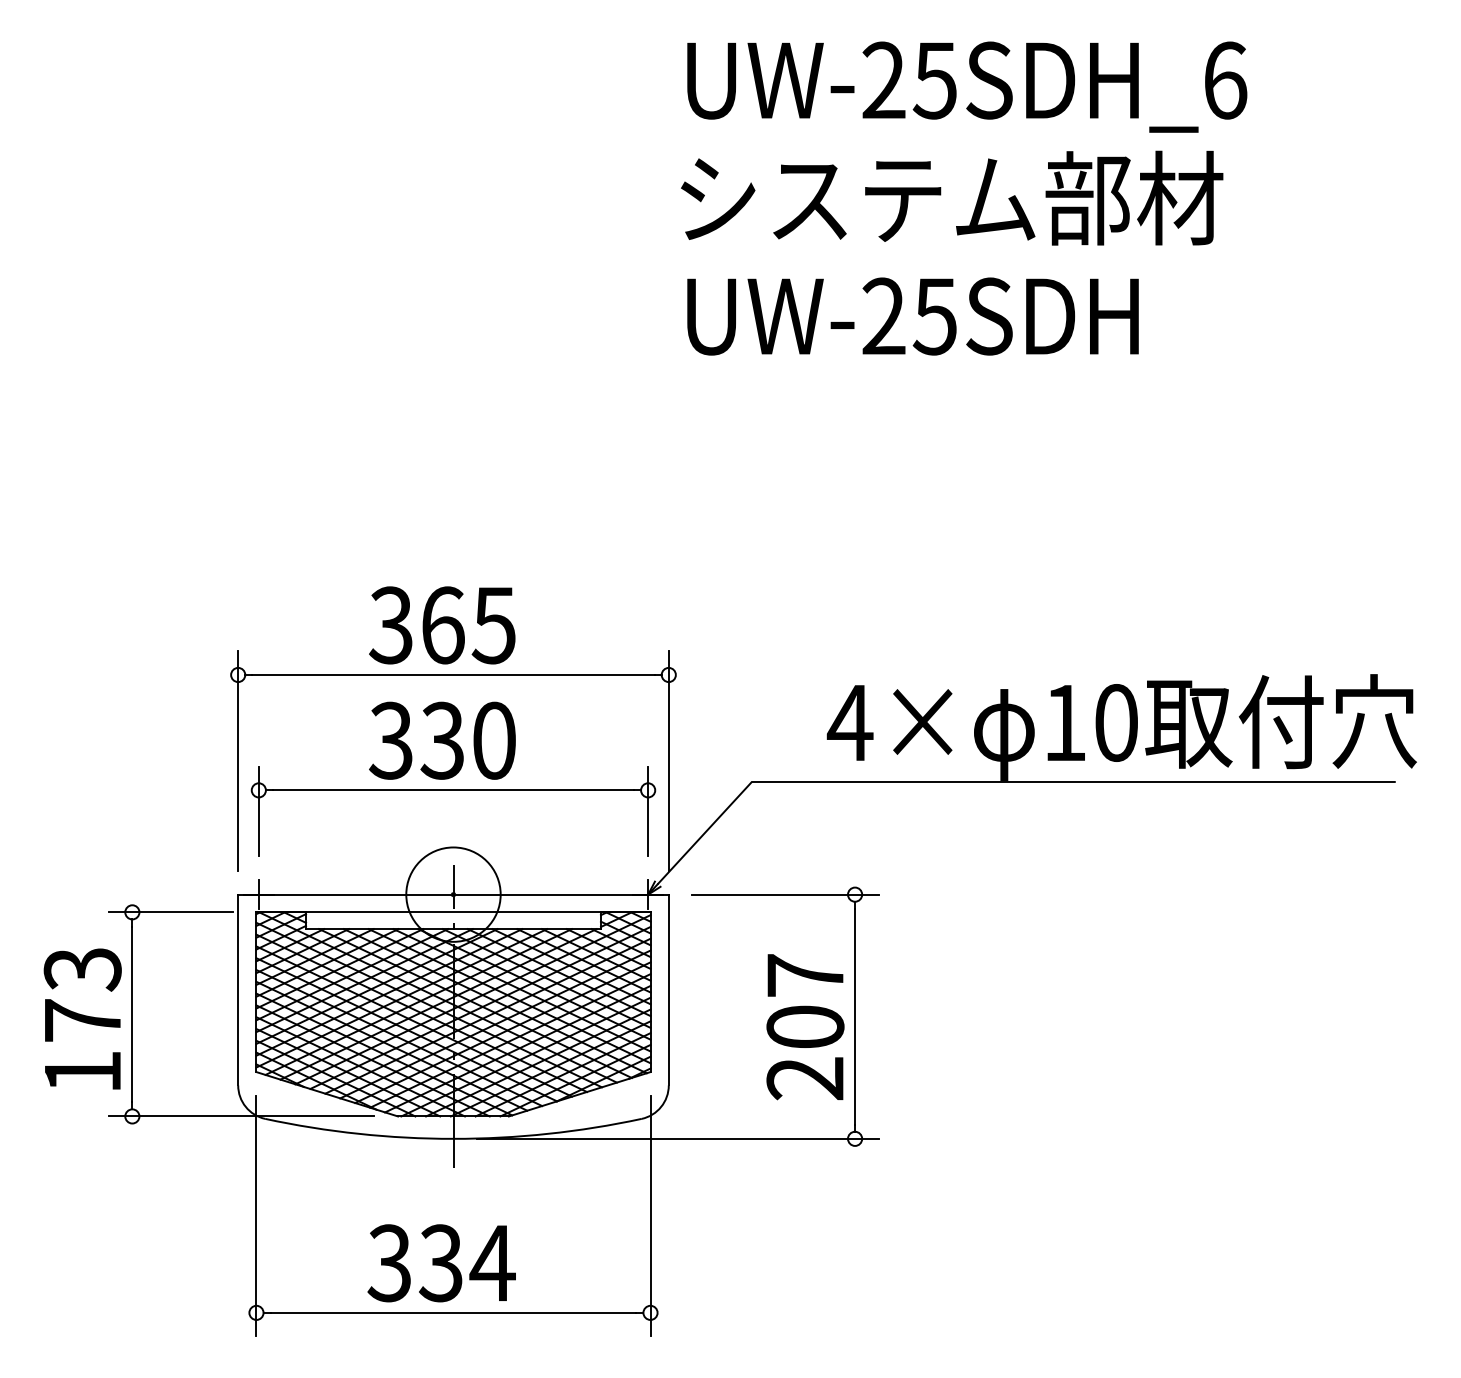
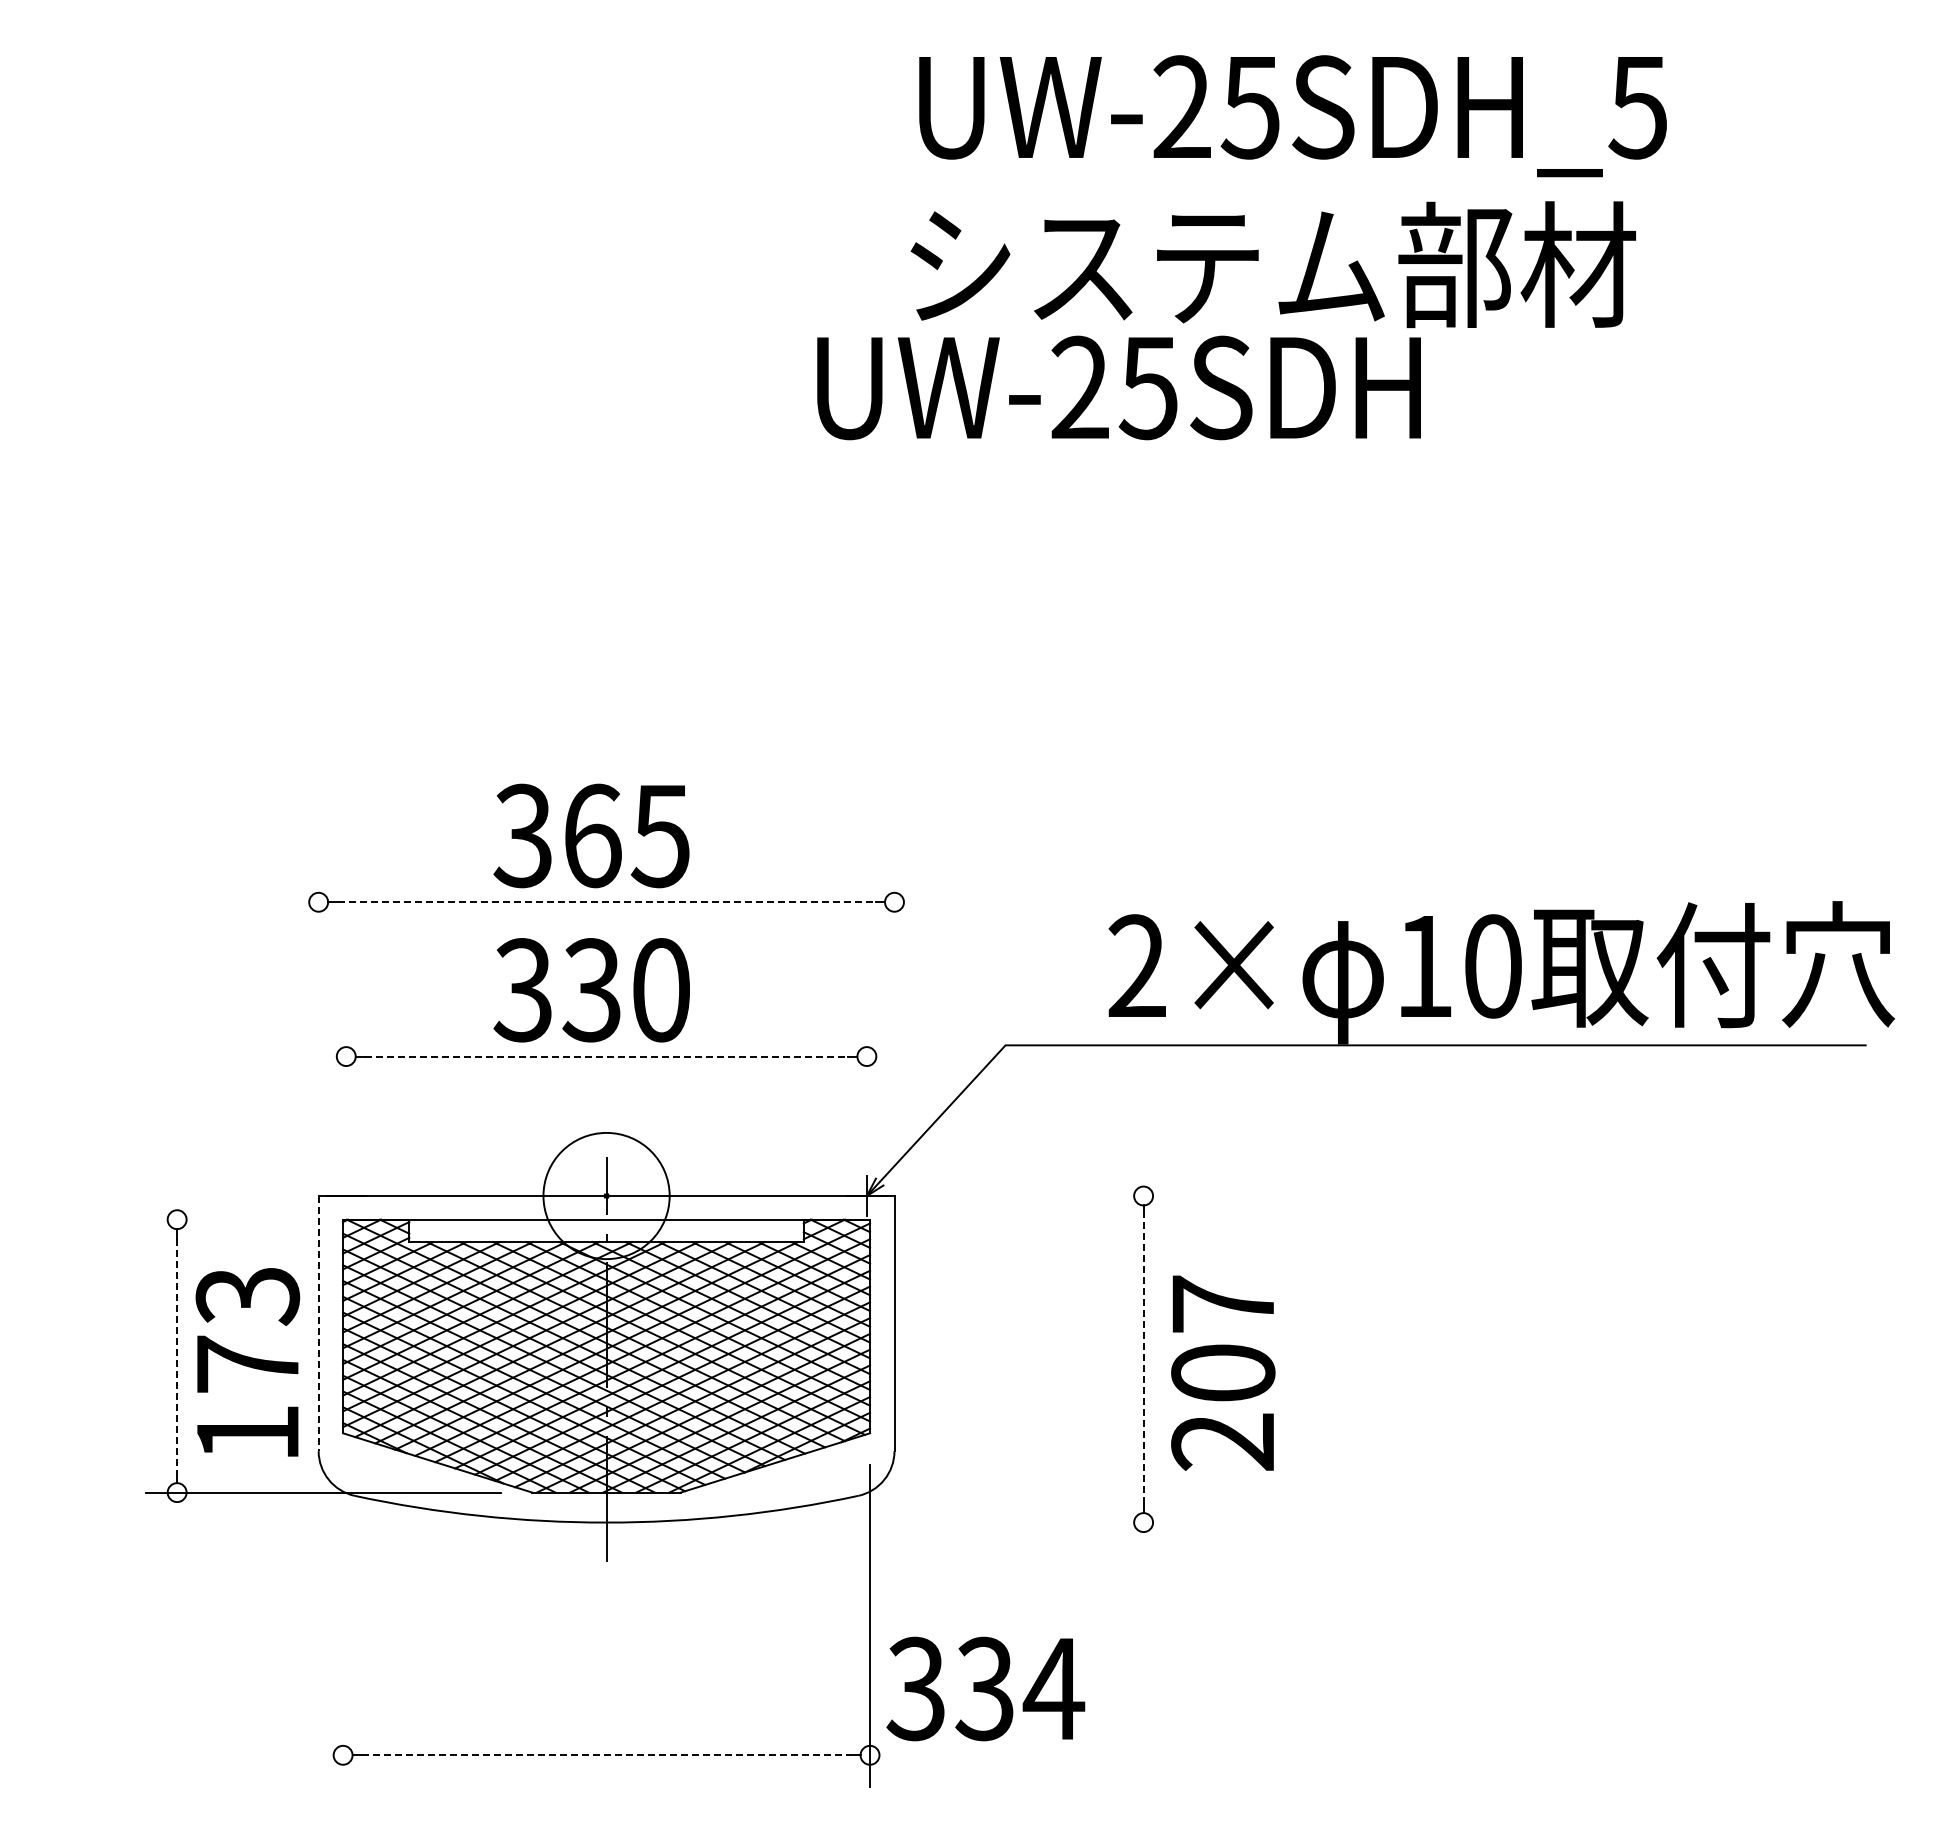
text: (1225, 80) -> (1638, 107), UW-25SDH_6 -> UW-25SDH_5
text: (912, 316) -> (1118, 387), moved
line: (453, 675) -> (606, 902), solid -> dashed
text: (849, 722) -> (1136, 965), 4× -> 2×
line: (238, 761) -> (318, 1017), removed
line: (668, 761) -> (894, 1017), removed
line: (454, 790) -> (607, 1056), solid -> dashed
line: (259, 811) -> (346, 1084), removed
line: (647, 811) -> (866, 1084), removed
line: (259, 894) -> (346, 1195), removed
line: (785, 895) -> (1050, 1196), removed
line: (170, 912) -> (228, 1219), removed
line: (238, 989) -> (318, 1323), solid -> dashed
line: (132, 1014) -> (177, 1356), solid -> dashed
line: (855, 1016) -> (1143, 1358), solid -> dashed
text: (82, 1019) -> (247, 1362), moved
text: (805, 1026) -> (1223, 1372), moved
line: (677, 1138) -> (906, 1522), removed
line: (256, 1215) -> (343, 1625), removed
text: (441, 1262) -> (985, 1688), moved
line: (453, 1313) -> (606, 1755), solid -> dashed

